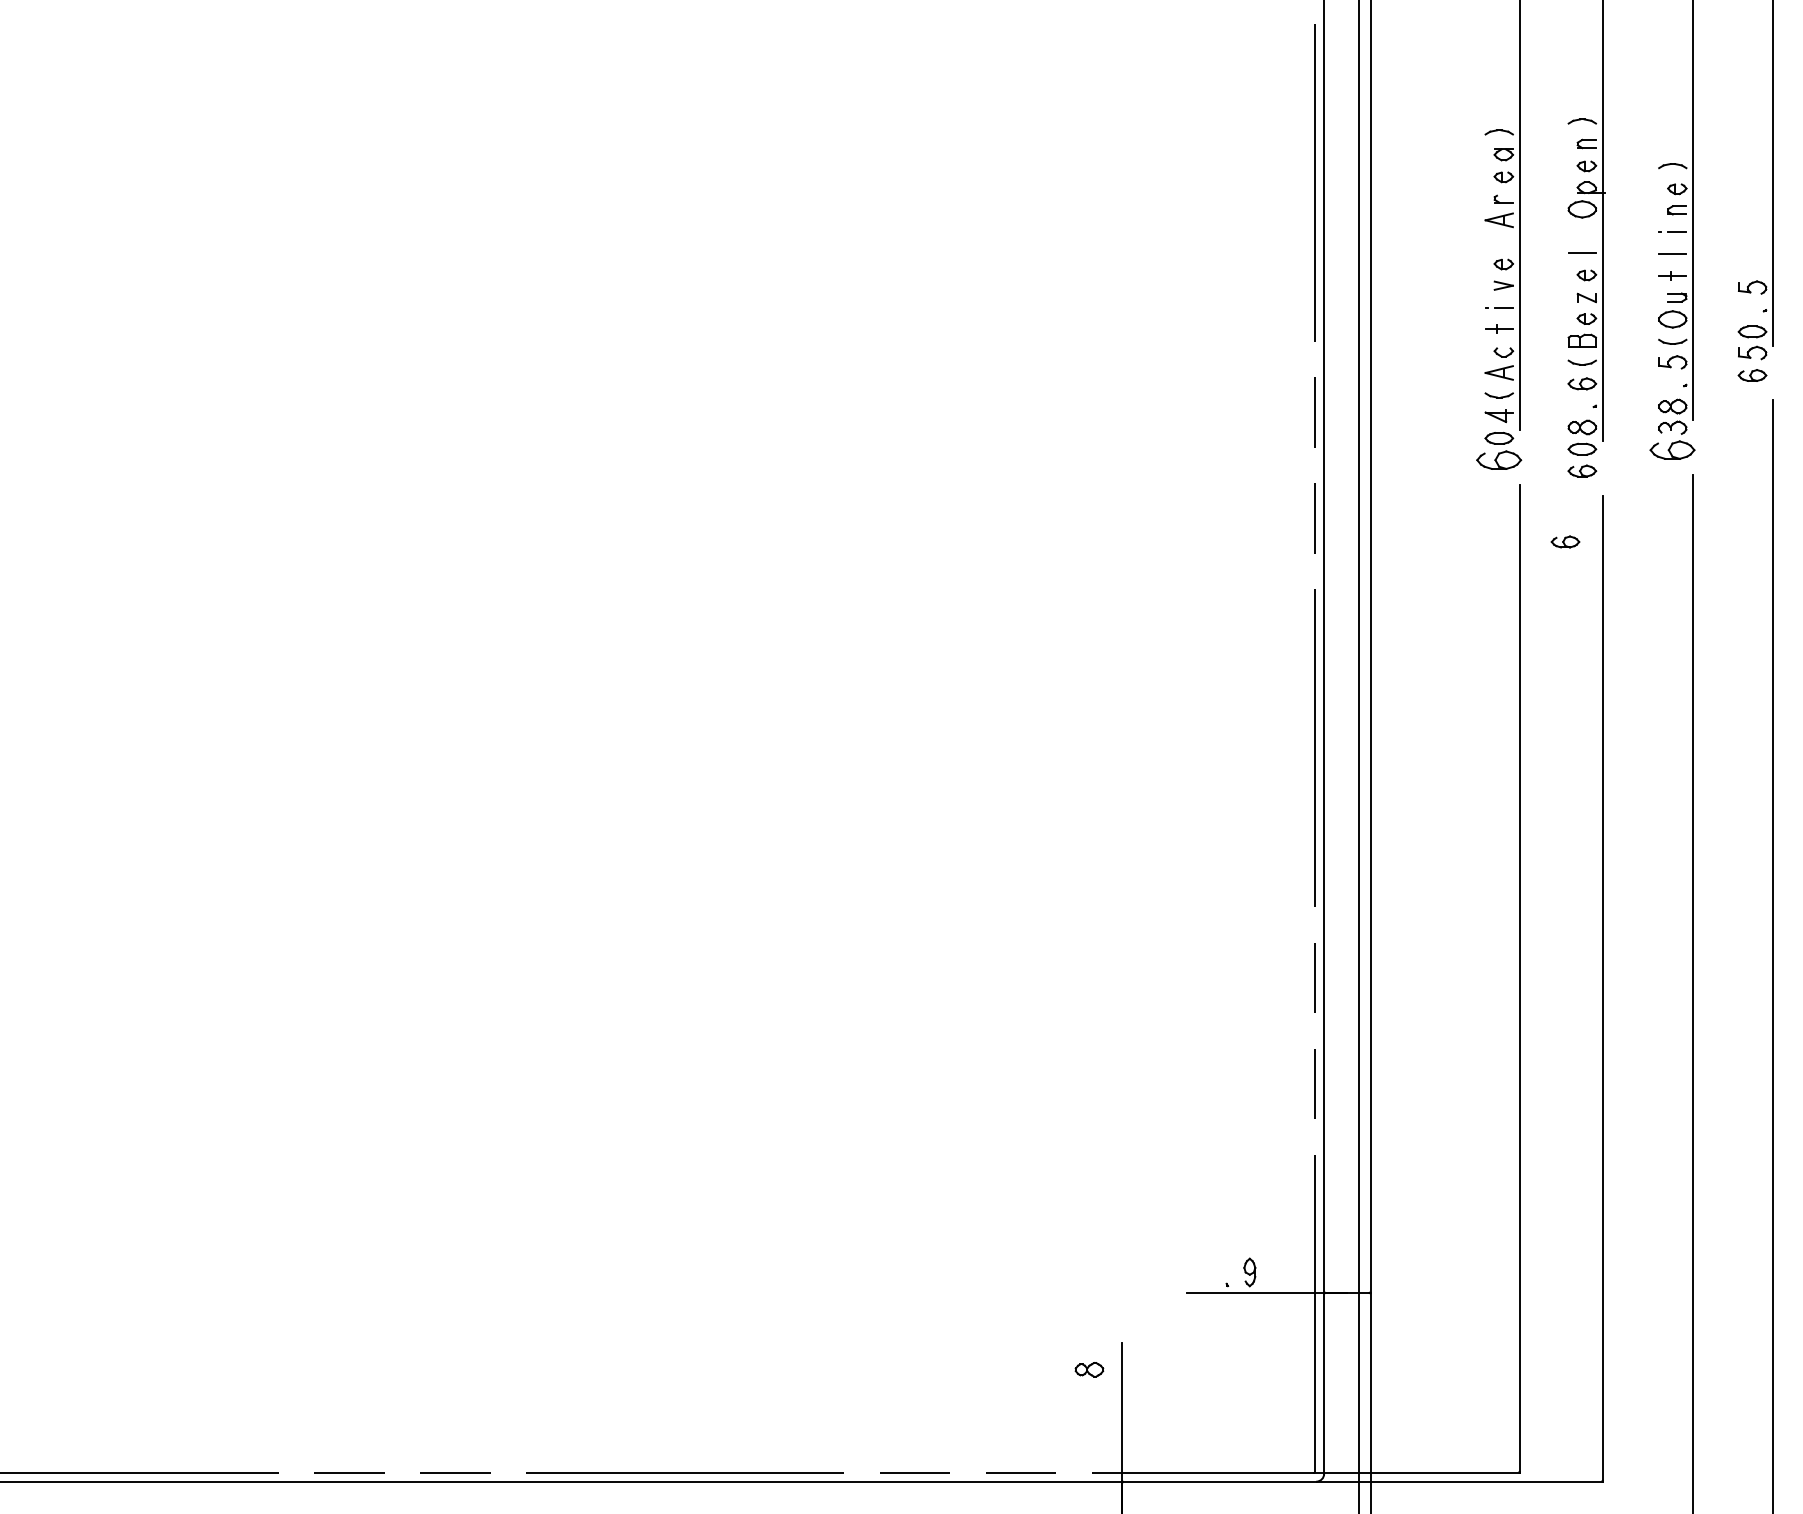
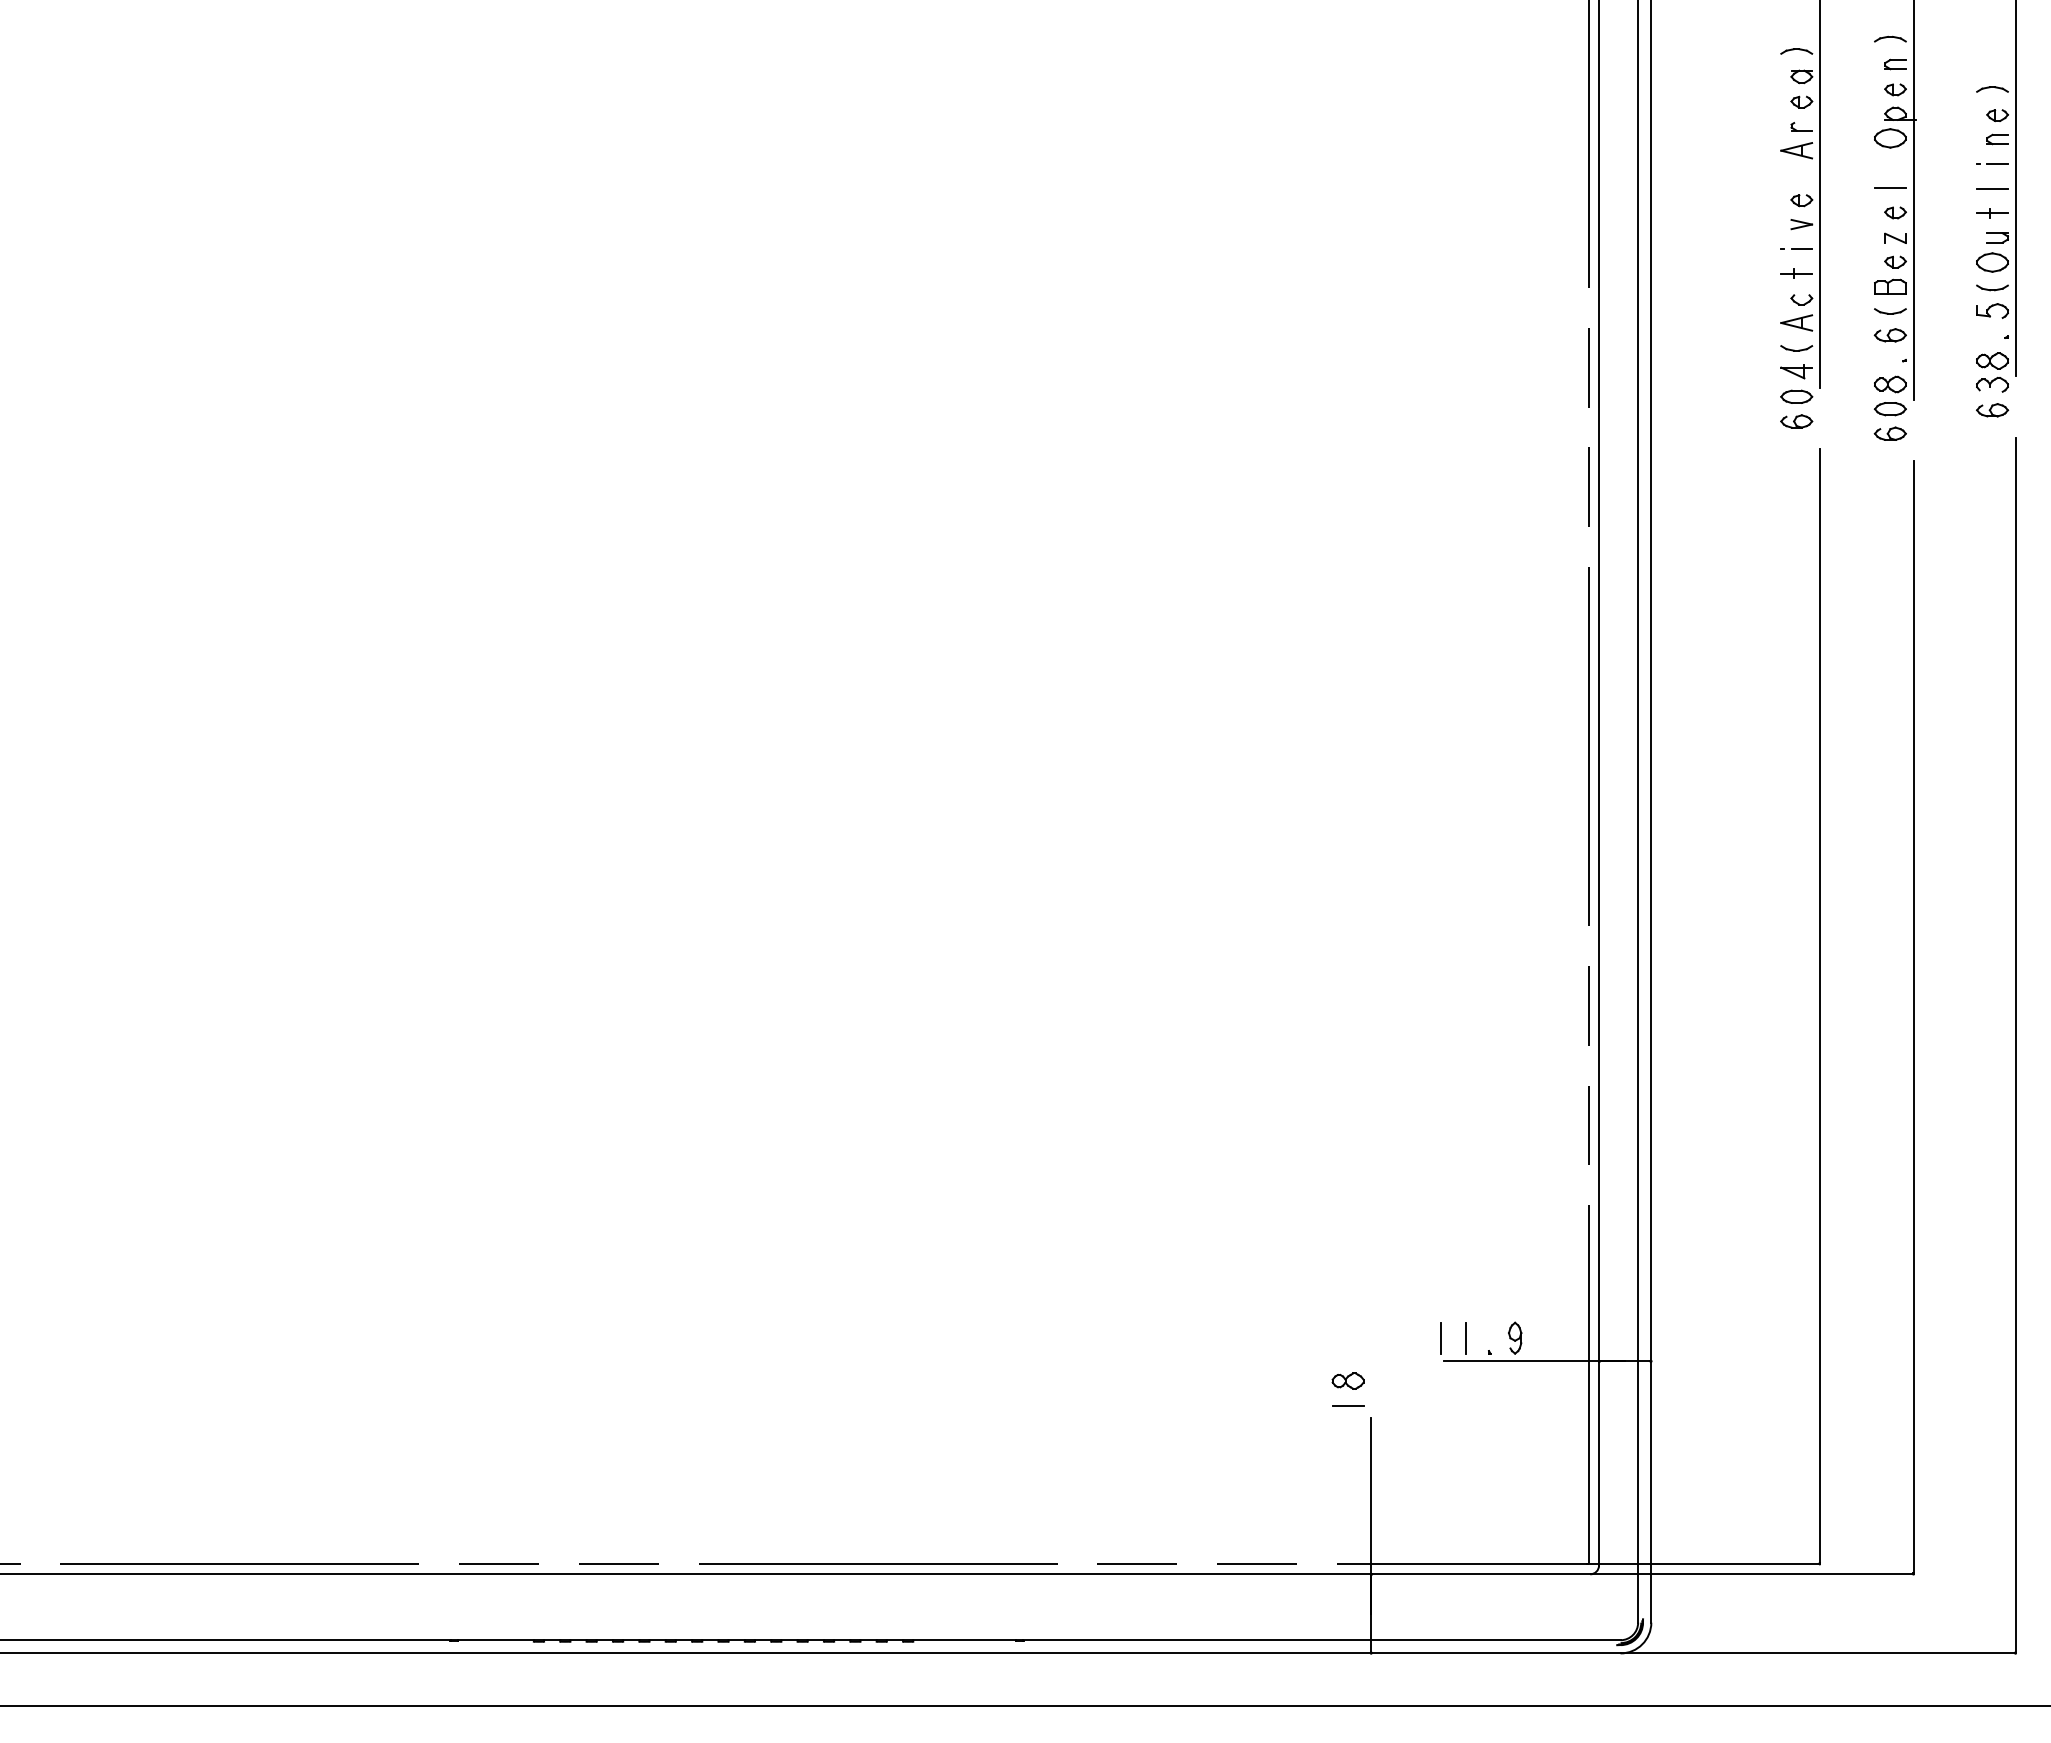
part: (1672, 450) -> (1992, 410), size x0.62
part: (1499, 460) -> (1796, 421), size x0.62
part: (1564, 541) -> (1870, 513), removed
line: (1184, 1271) -> (1441, 1337), added
line: (1205, 1271) -> (1465, 1337), added
line: (1102, 1332) -> (1348, 1405), added
part: (1088, 1369) -> (1347, 1380), moved

